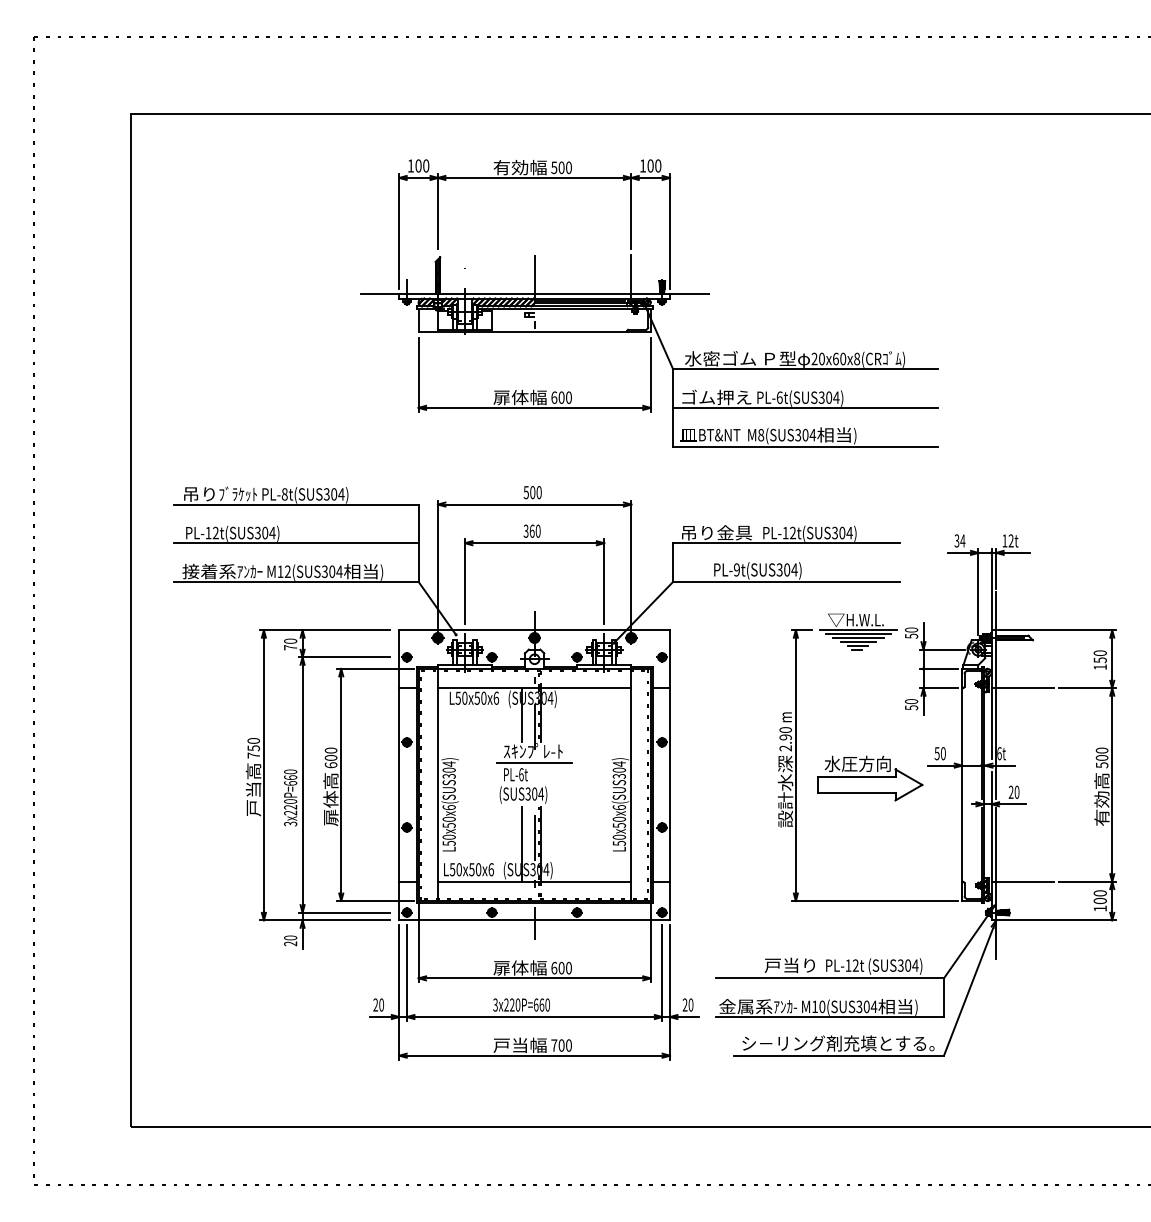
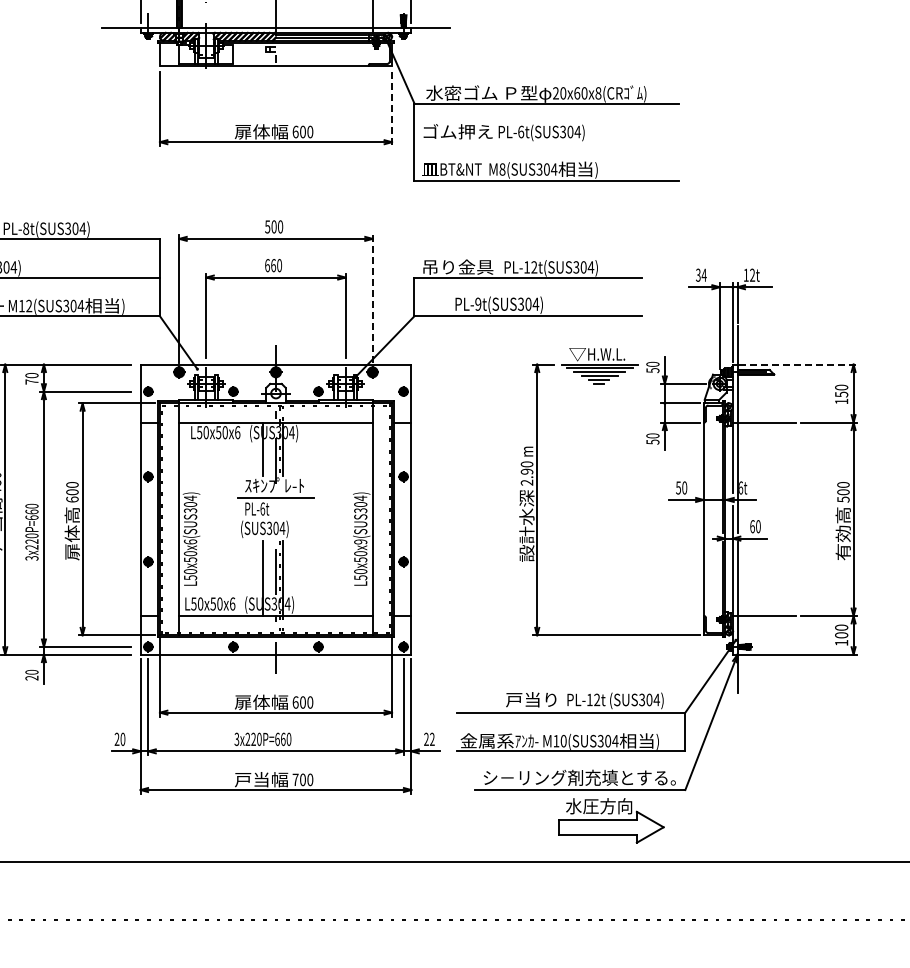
line: (650, 375) -> (391, 109), solid -> dashed
line: (805, 407) -> (546, 141), removed
text: (525, 530) -> (266, 264), 360 -> 660
line: (631, 564) -> (372, 298), solid -> dashed
line: (1057, 630) -> (798, 364), solid -> dashed
part: (870, 778) -> (611, 820), moved
text: (1010, 791) -> (751, 525), 20 -> 60
text: (618, 807) -> (359, 541), L50x50x6(SUS304) -> L50x50x9(SUS304)
text: (690, 1004) -> (431, 738), 20 -> 22

